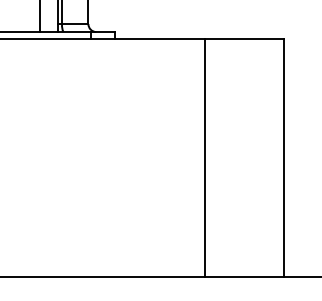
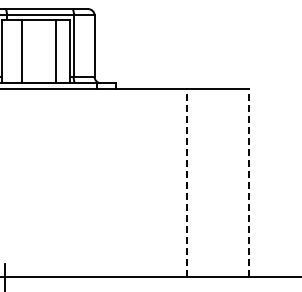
line: (204, 157) -> (186, 182), solid -> dashed
line: (284, 157) -> (249, 182), solid -> dashed

